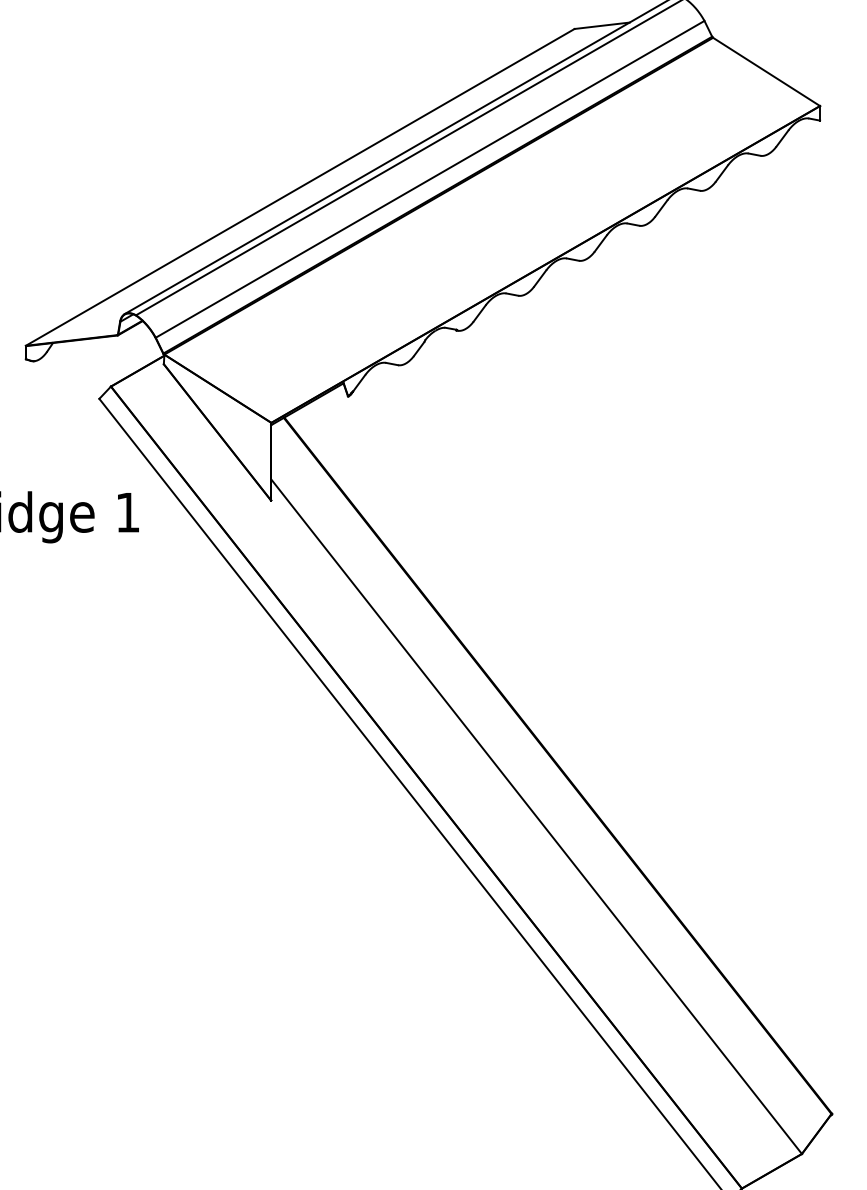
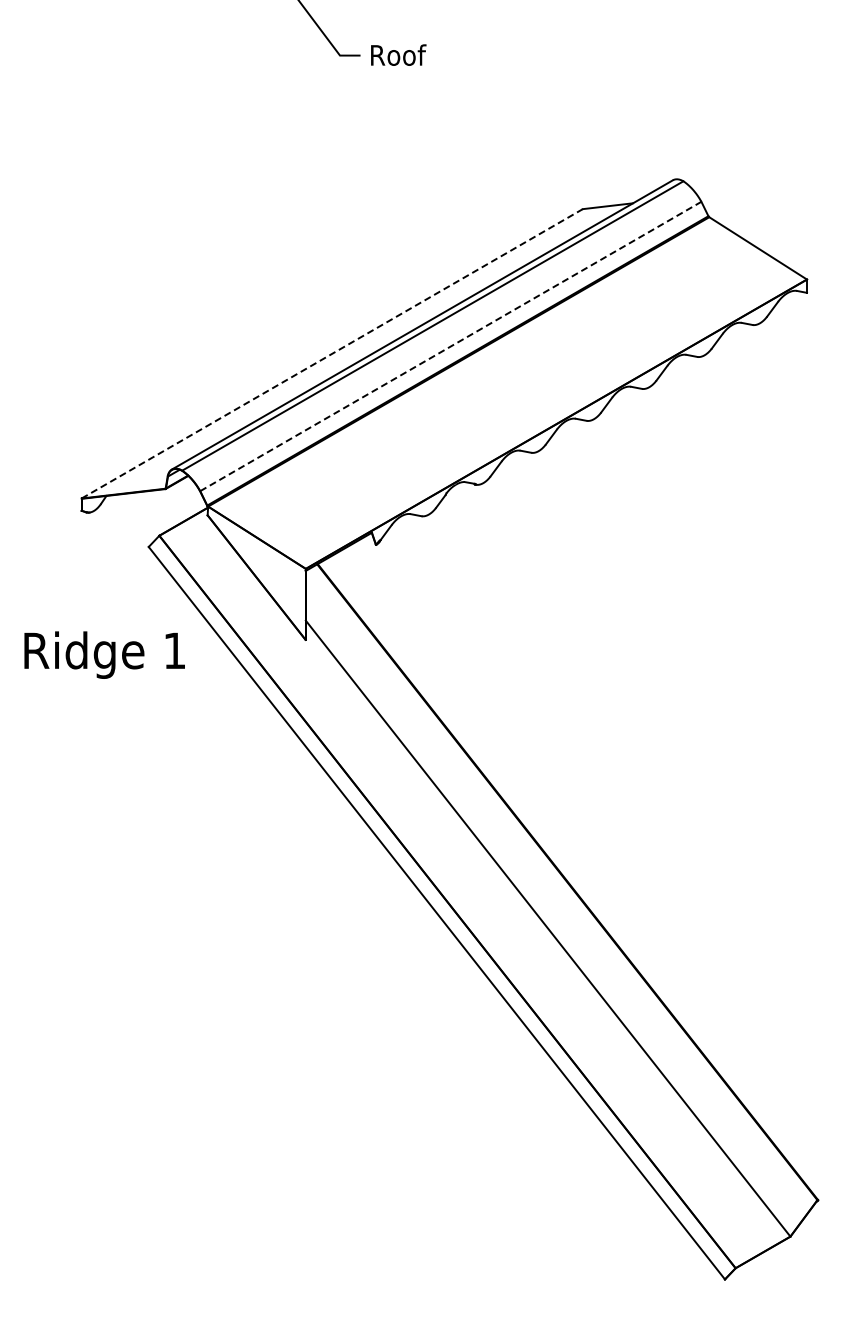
line: (430, 179) -> (451, 346), solid -> dashed
line: (300, 187) -> (332, 353), solid -> dashed

